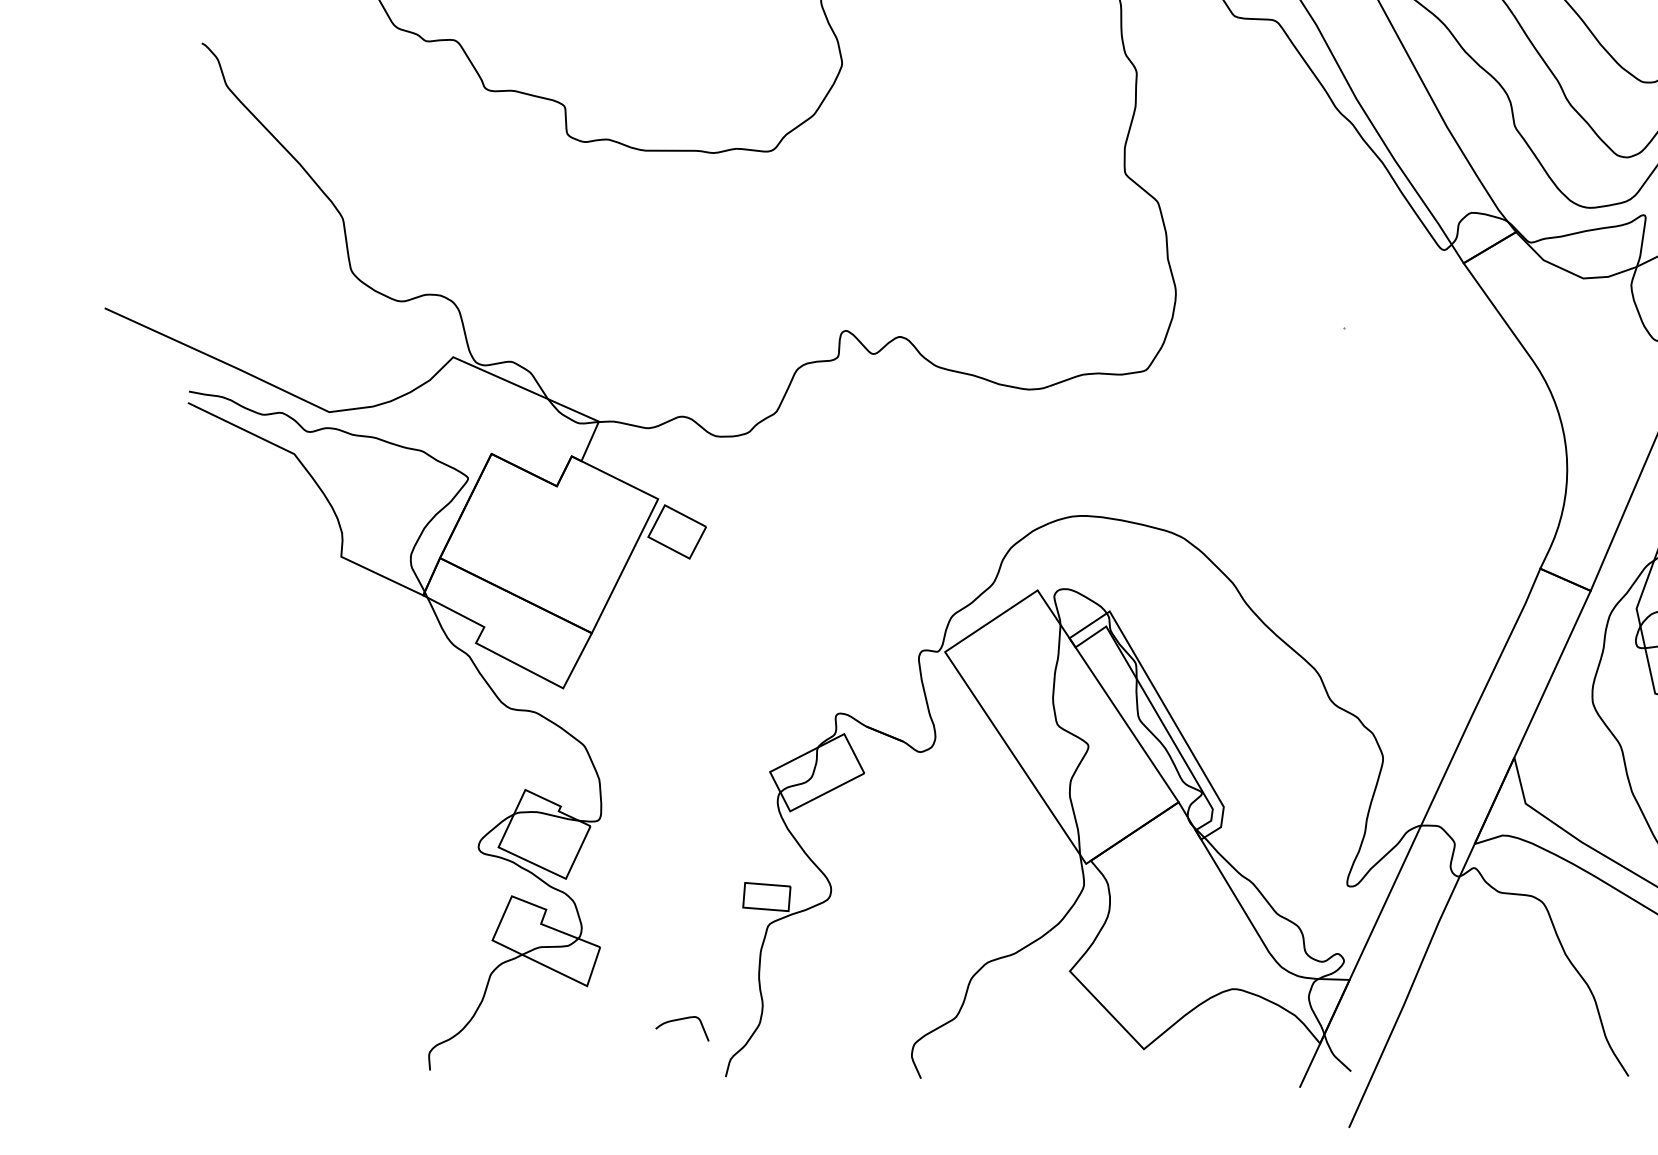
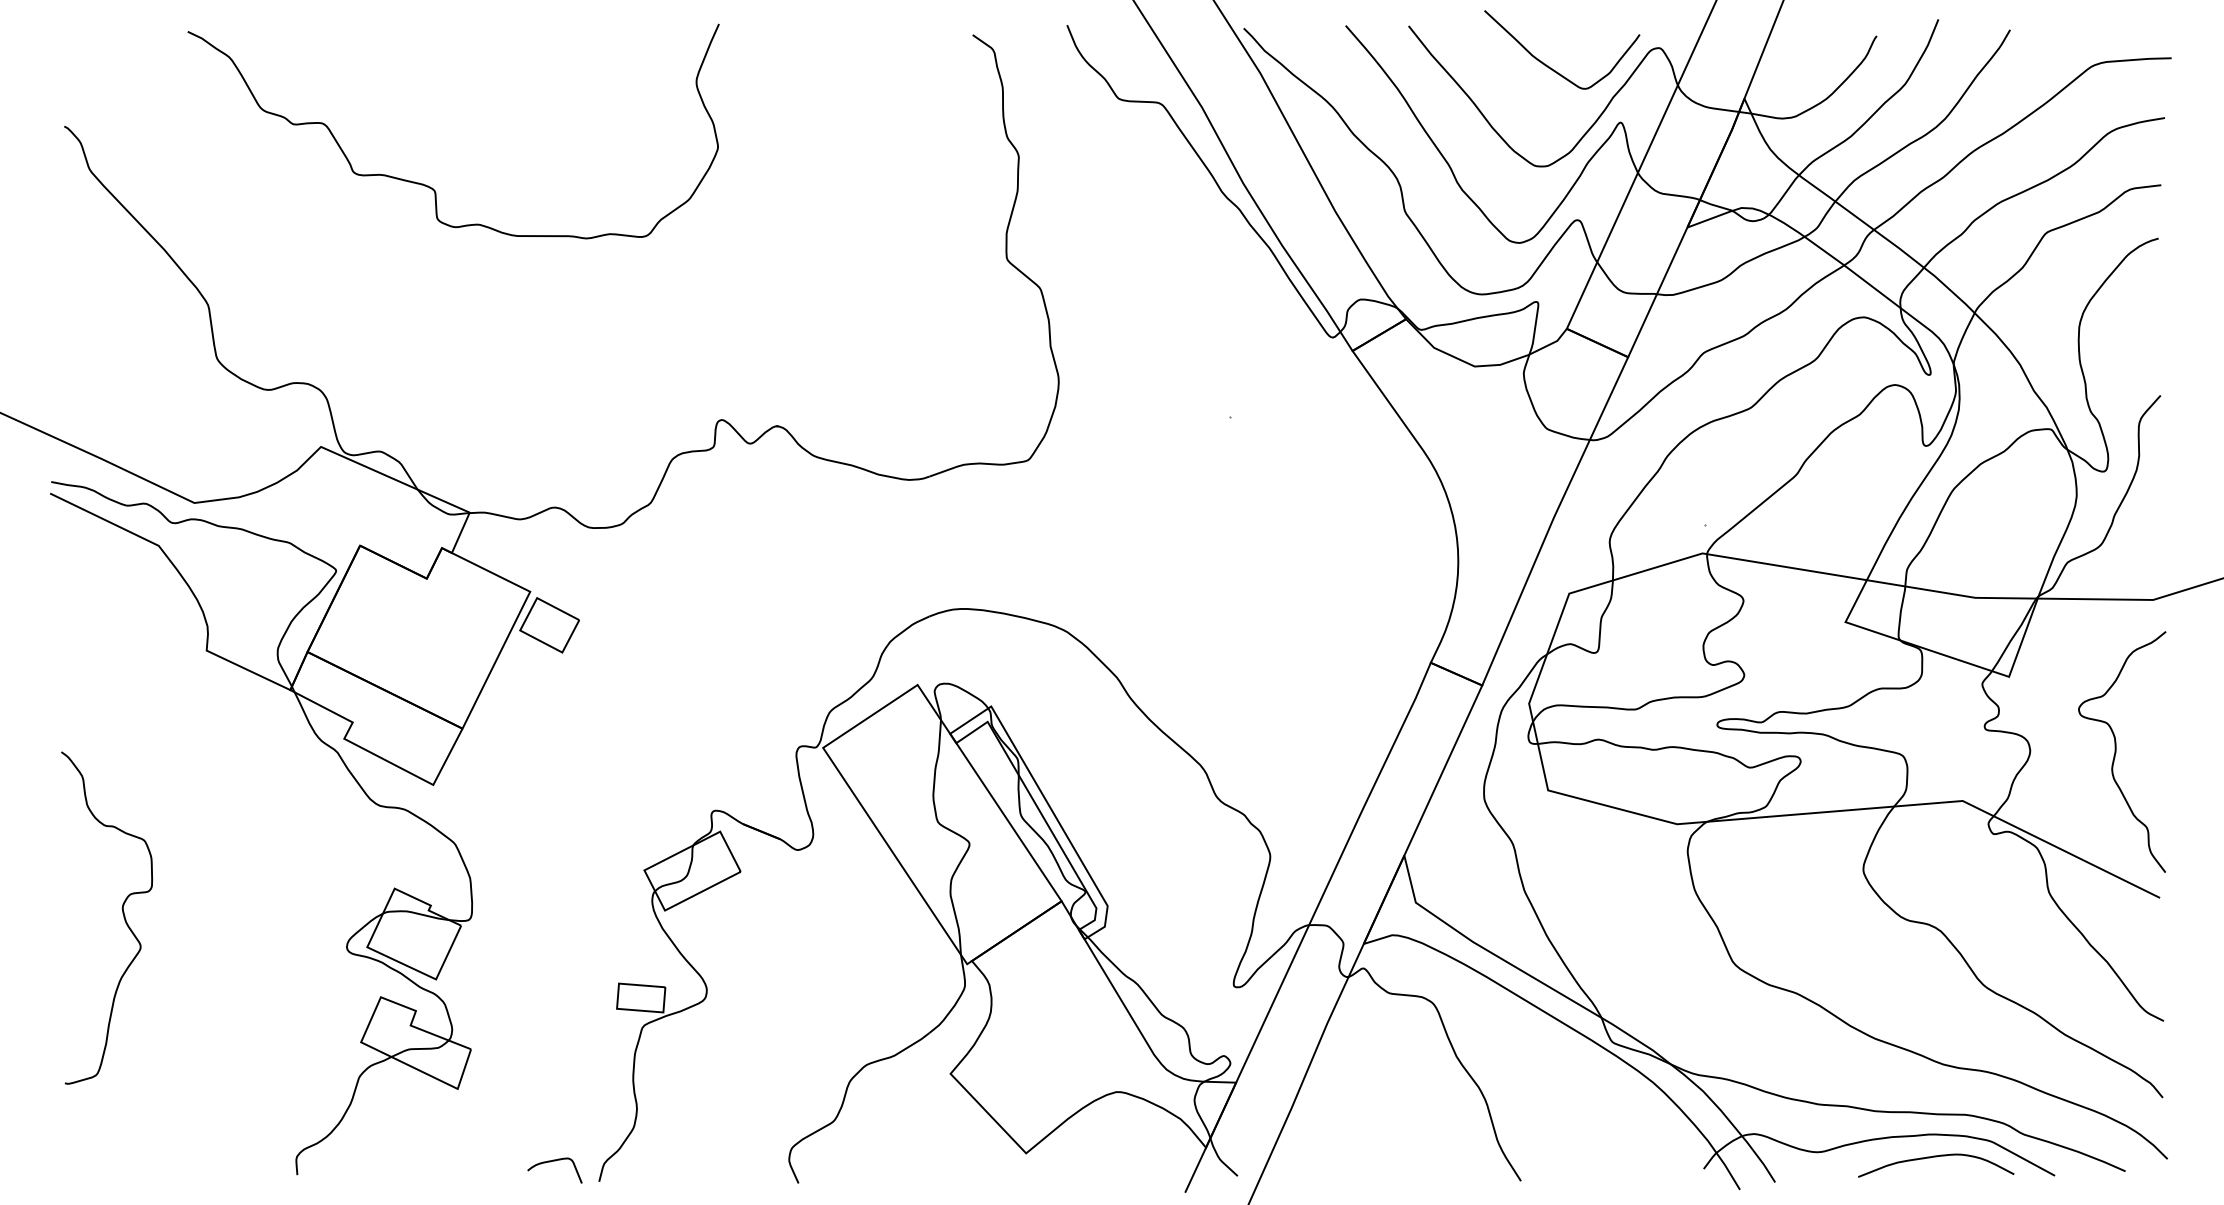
curve: (258, 814) -> (122, 913), added
curve: (678, 1020) -> (550, 1162), moved

